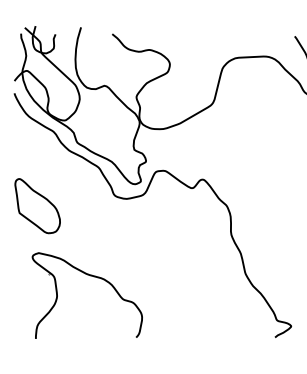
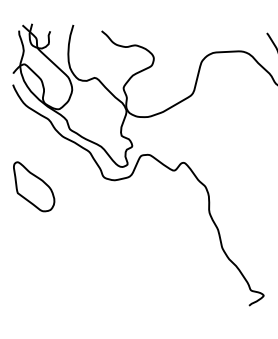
part: (90, 276) -> (81, 250), removed

